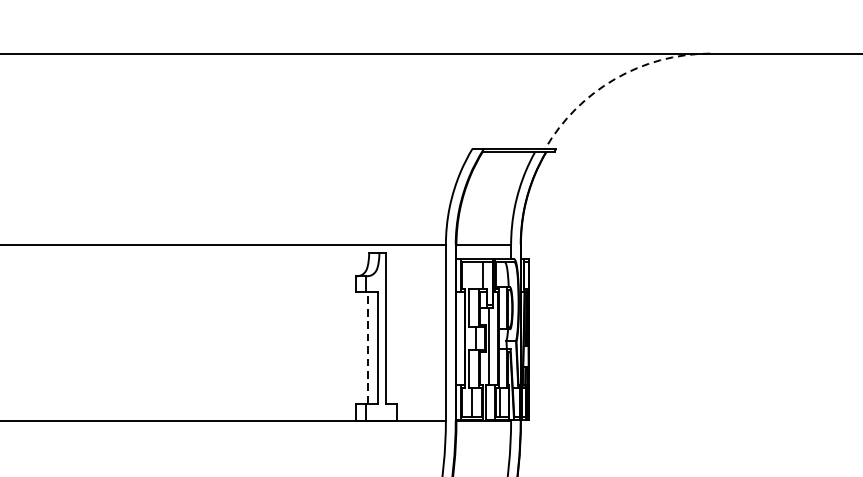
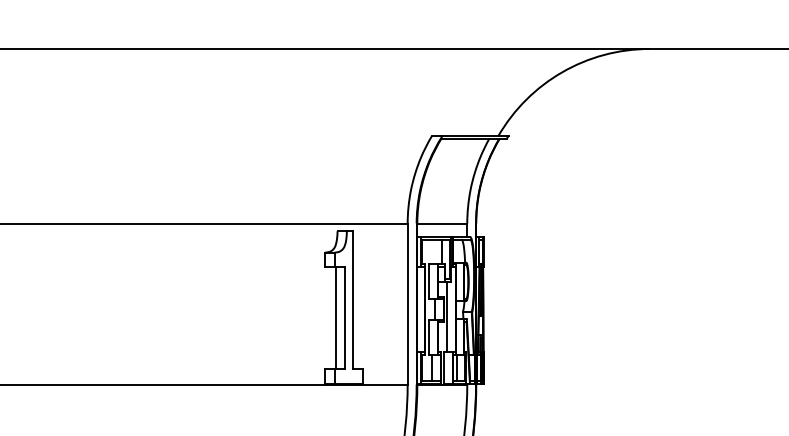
arc: (615, 79) -> (562, 72), dashed -> solid
line: (368, 347) -> (336, 317), dashed -> solid

